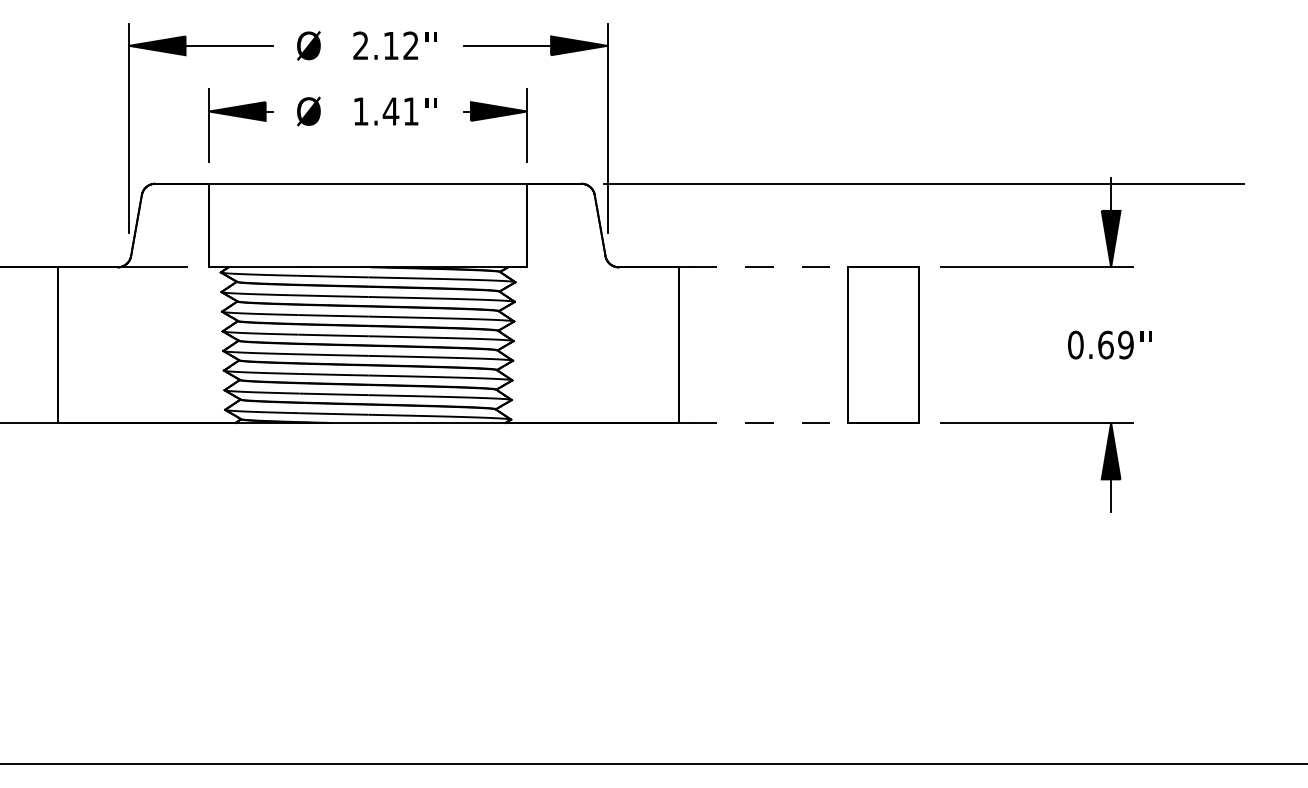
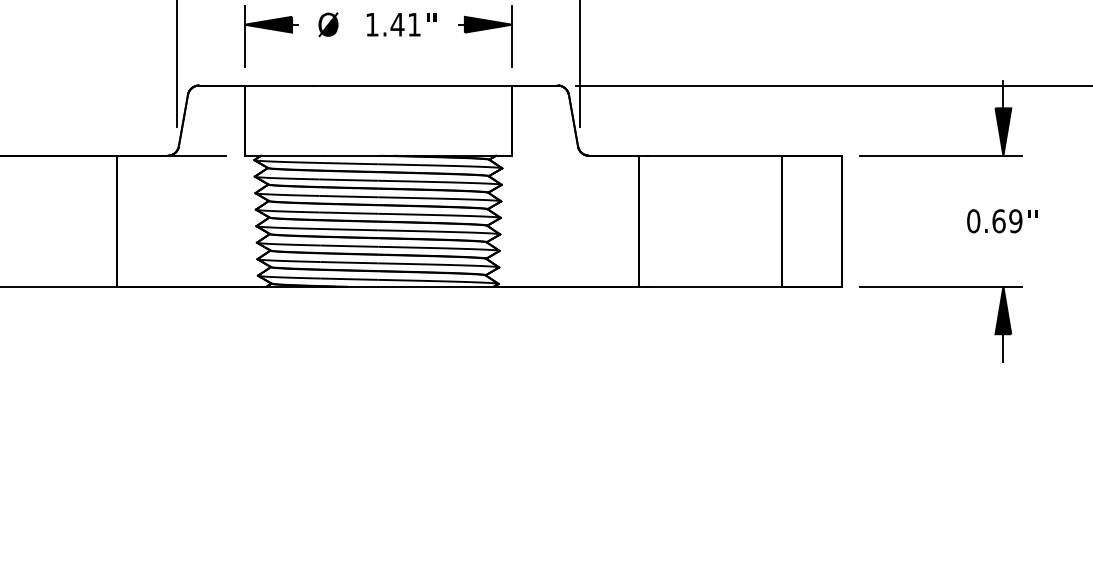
line: (768, 267) -> (715, 155), dashed -> solid
line: (768, 422) -> (715, 286), dashed -> solid

